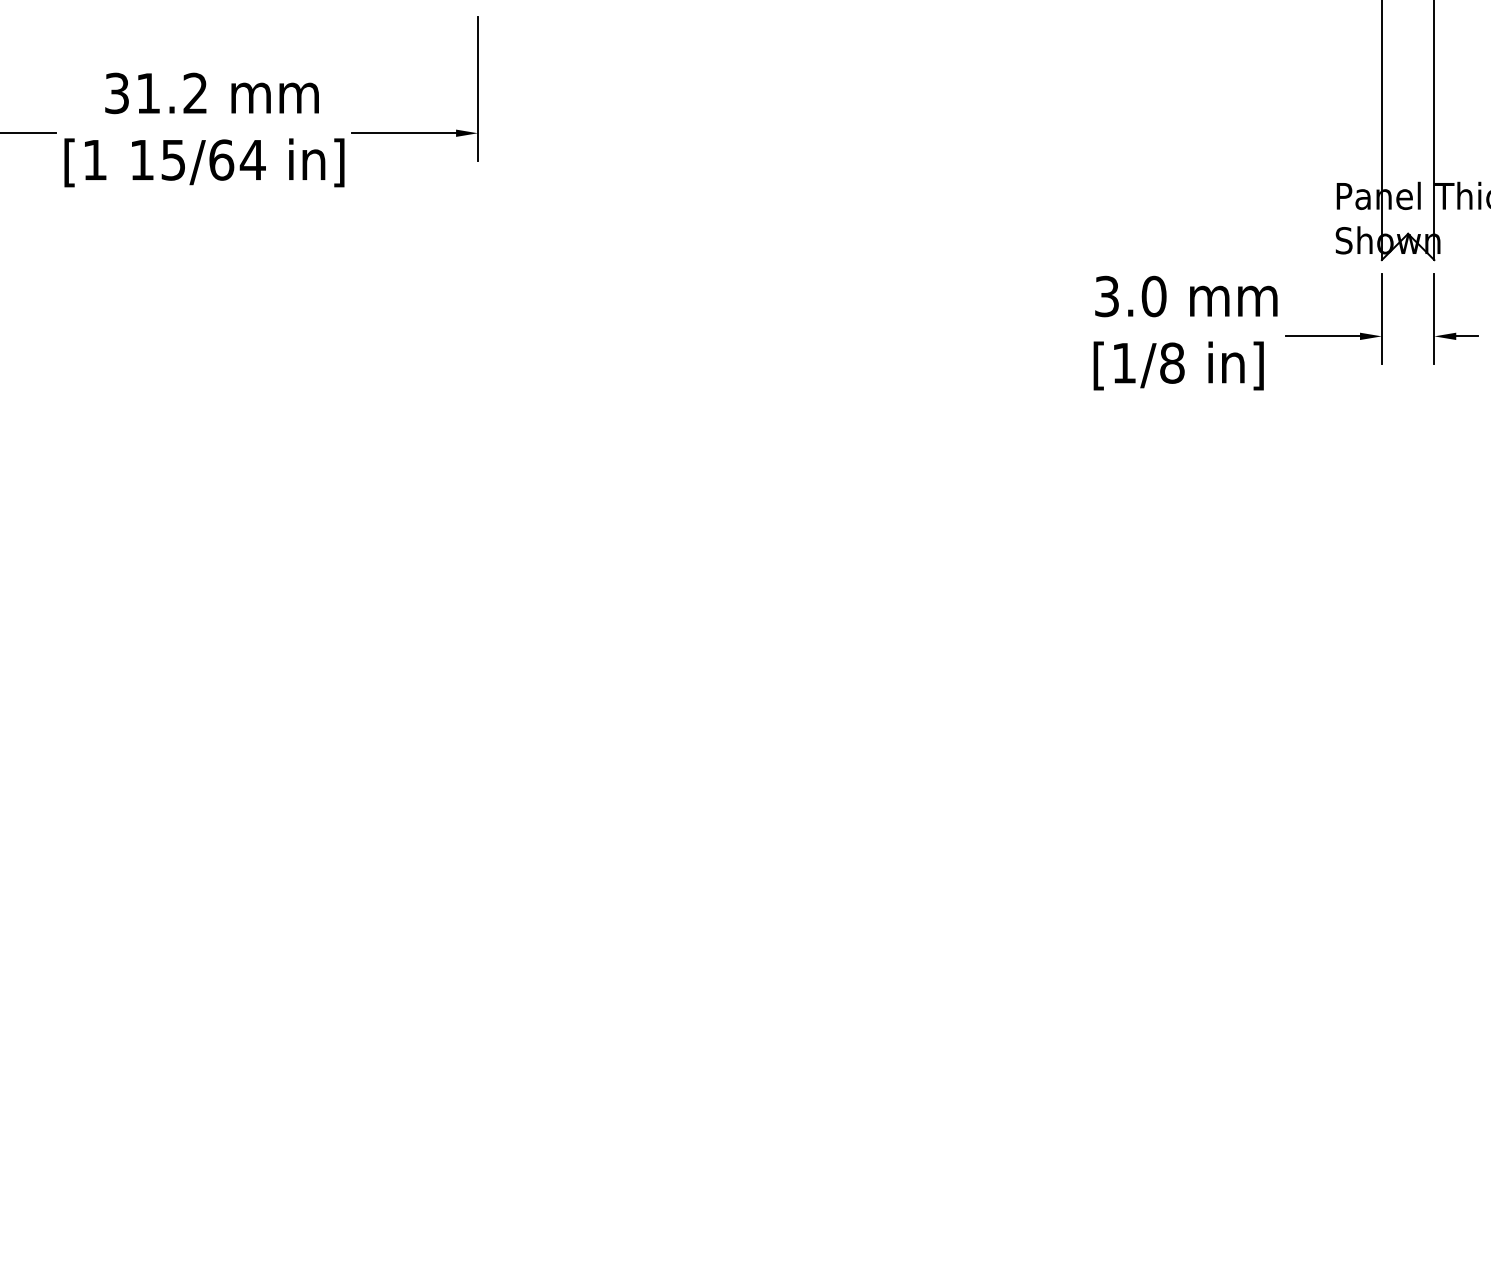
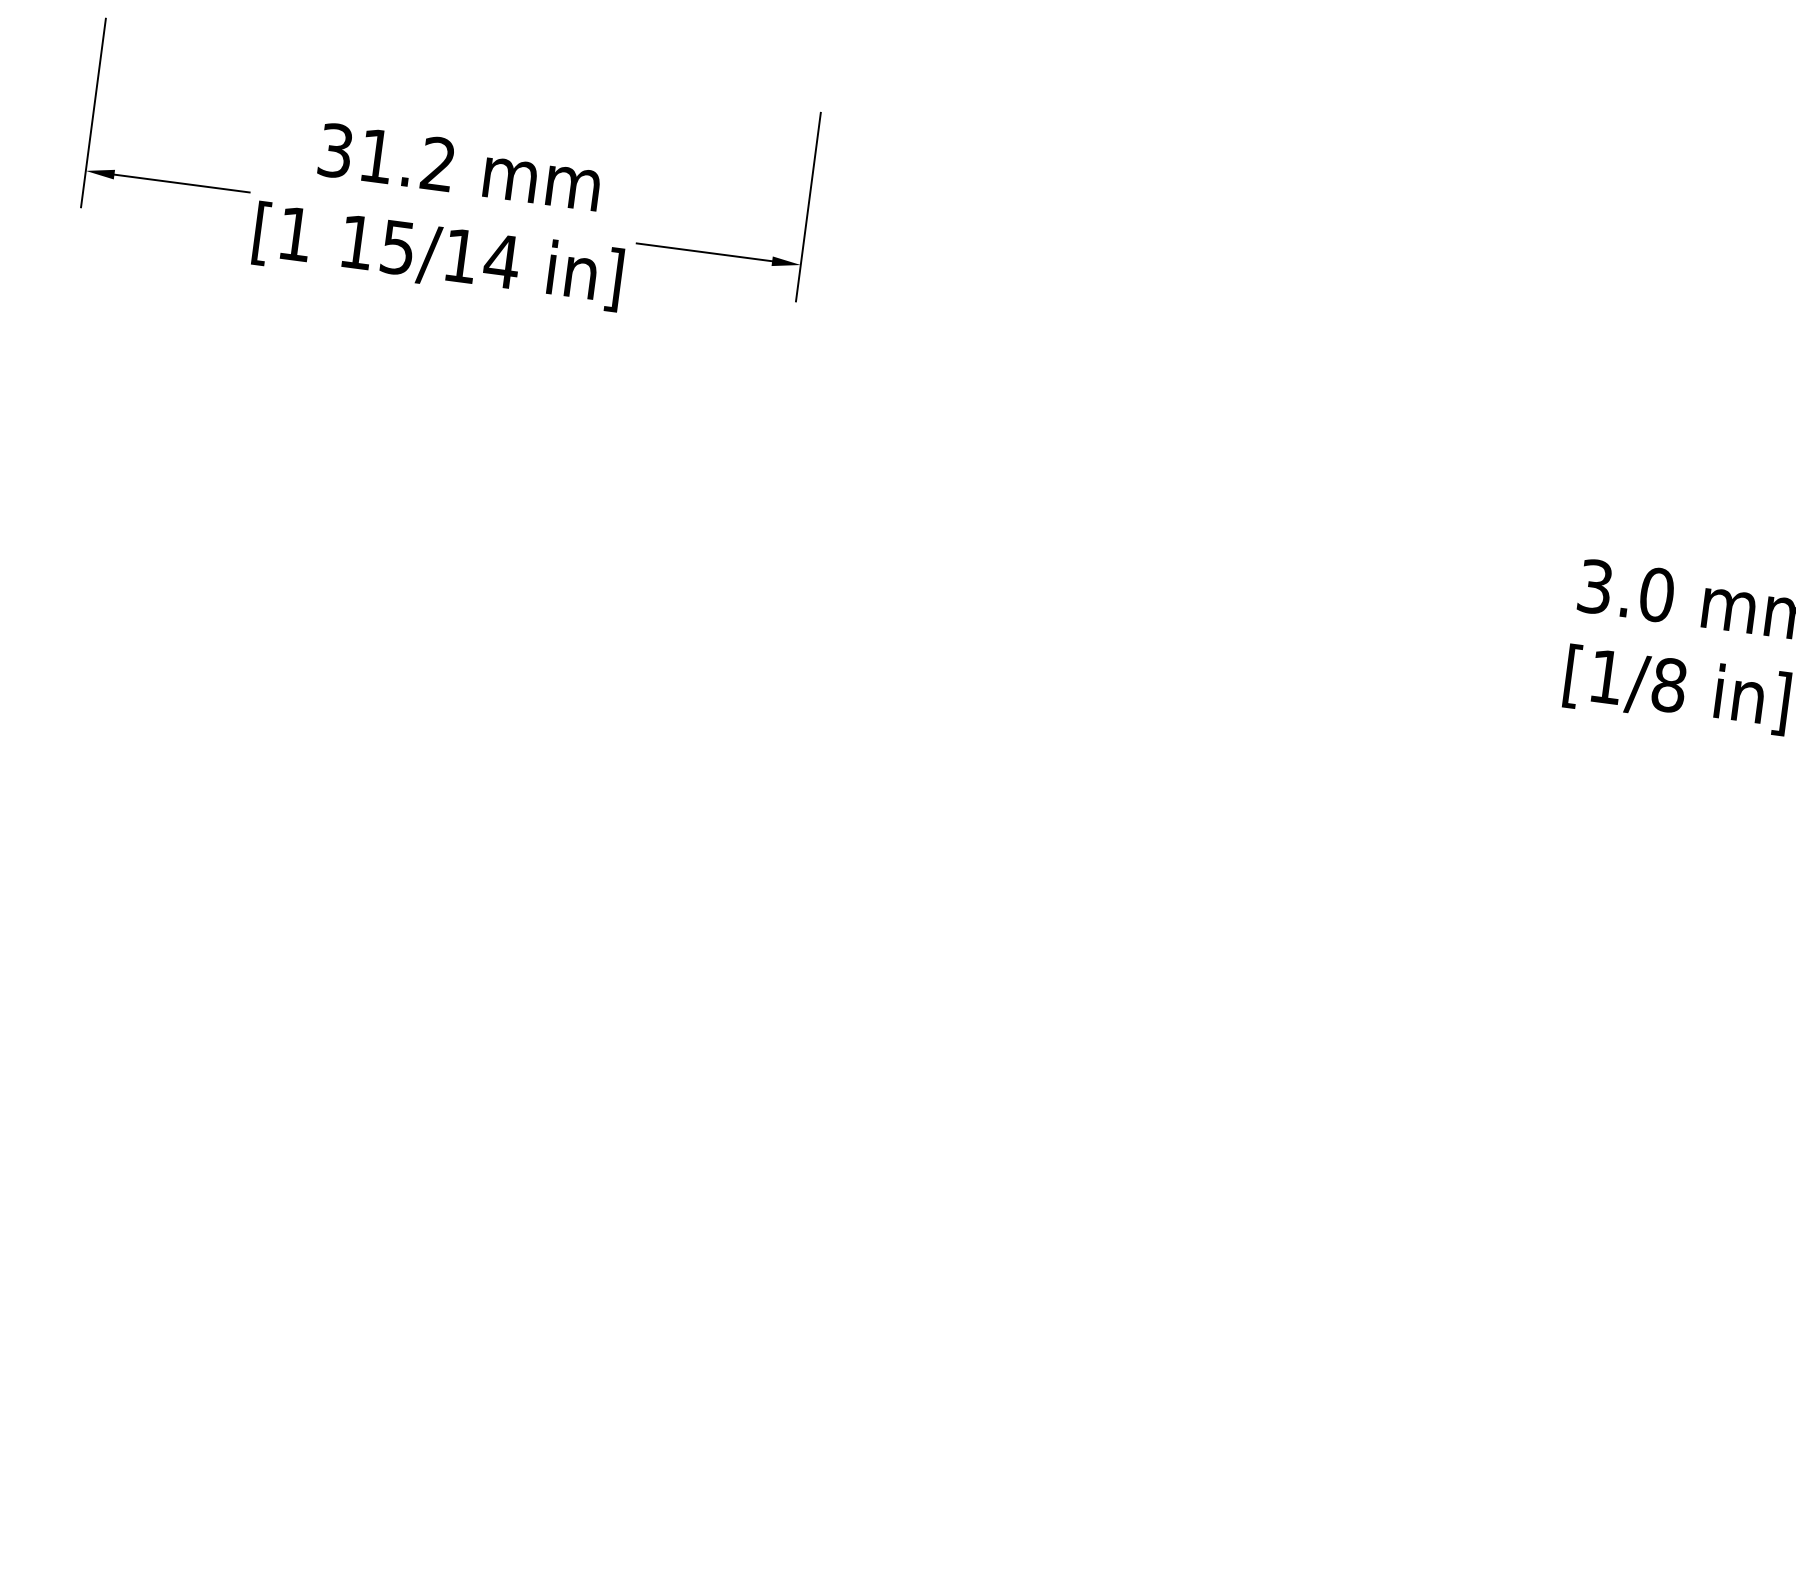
text: (221, 159) -> (460, 255), 15/64 -> 15/14

